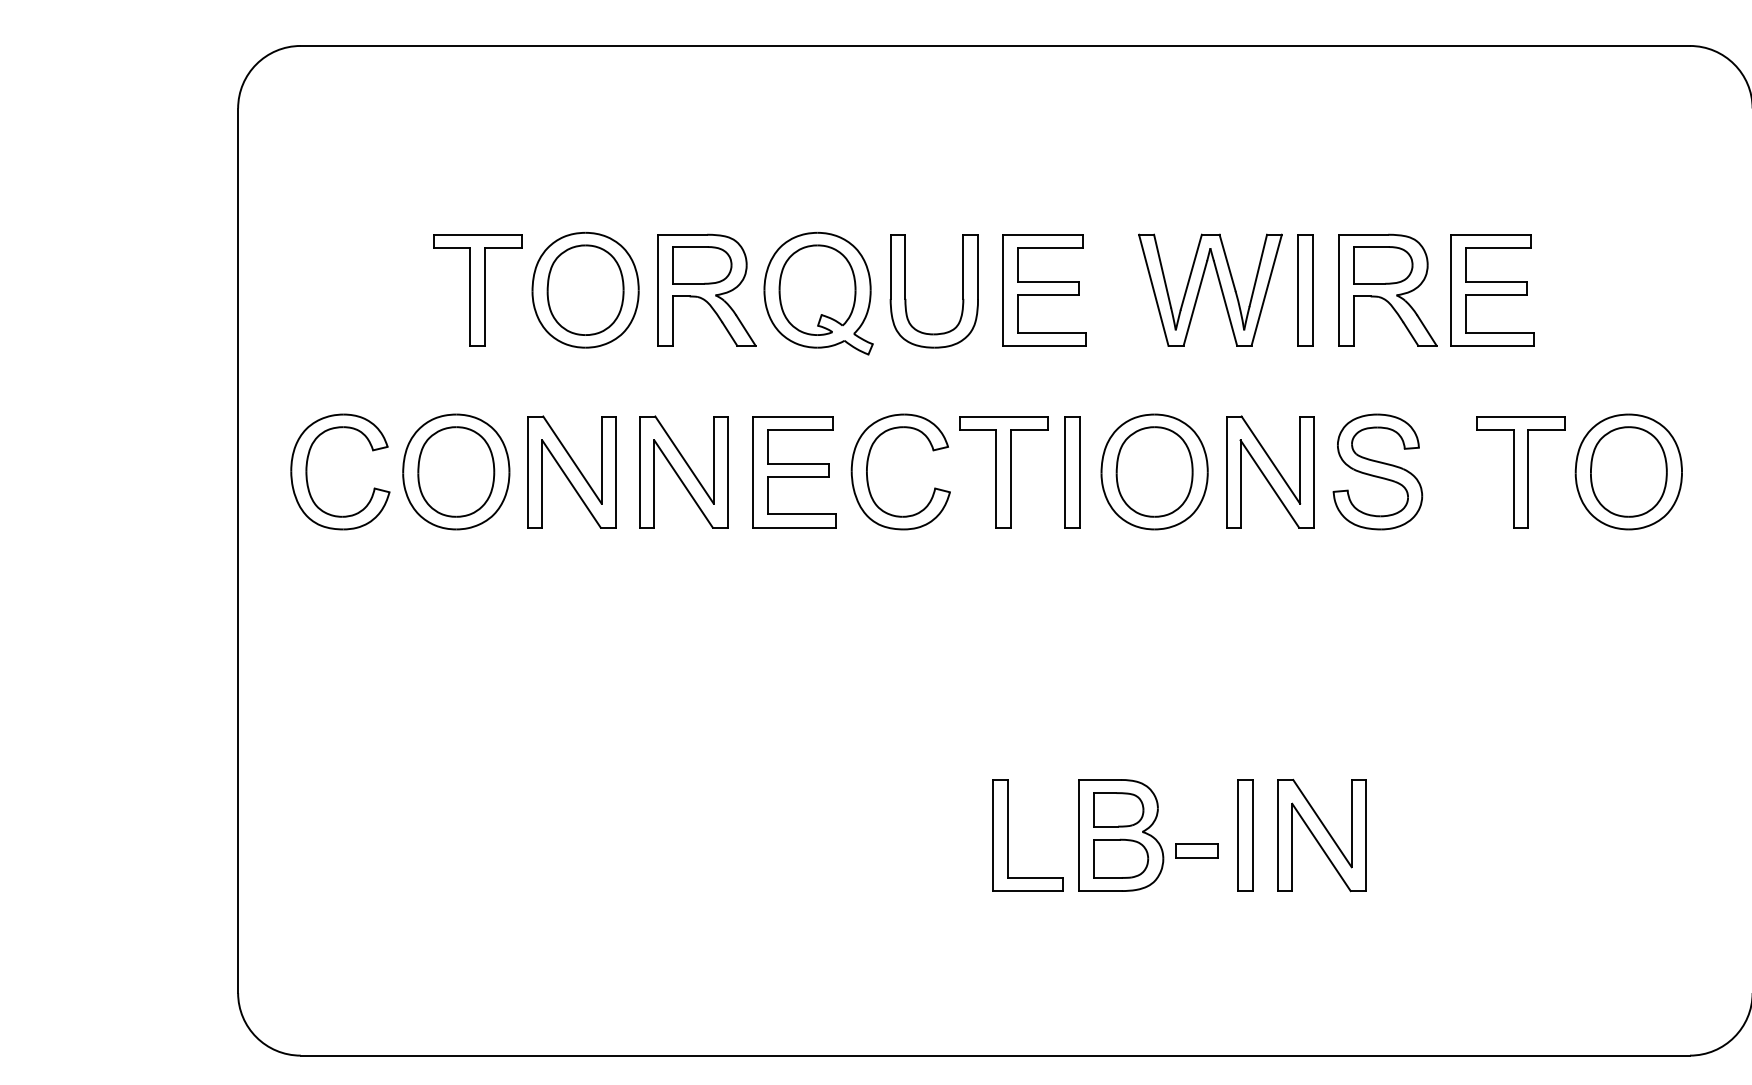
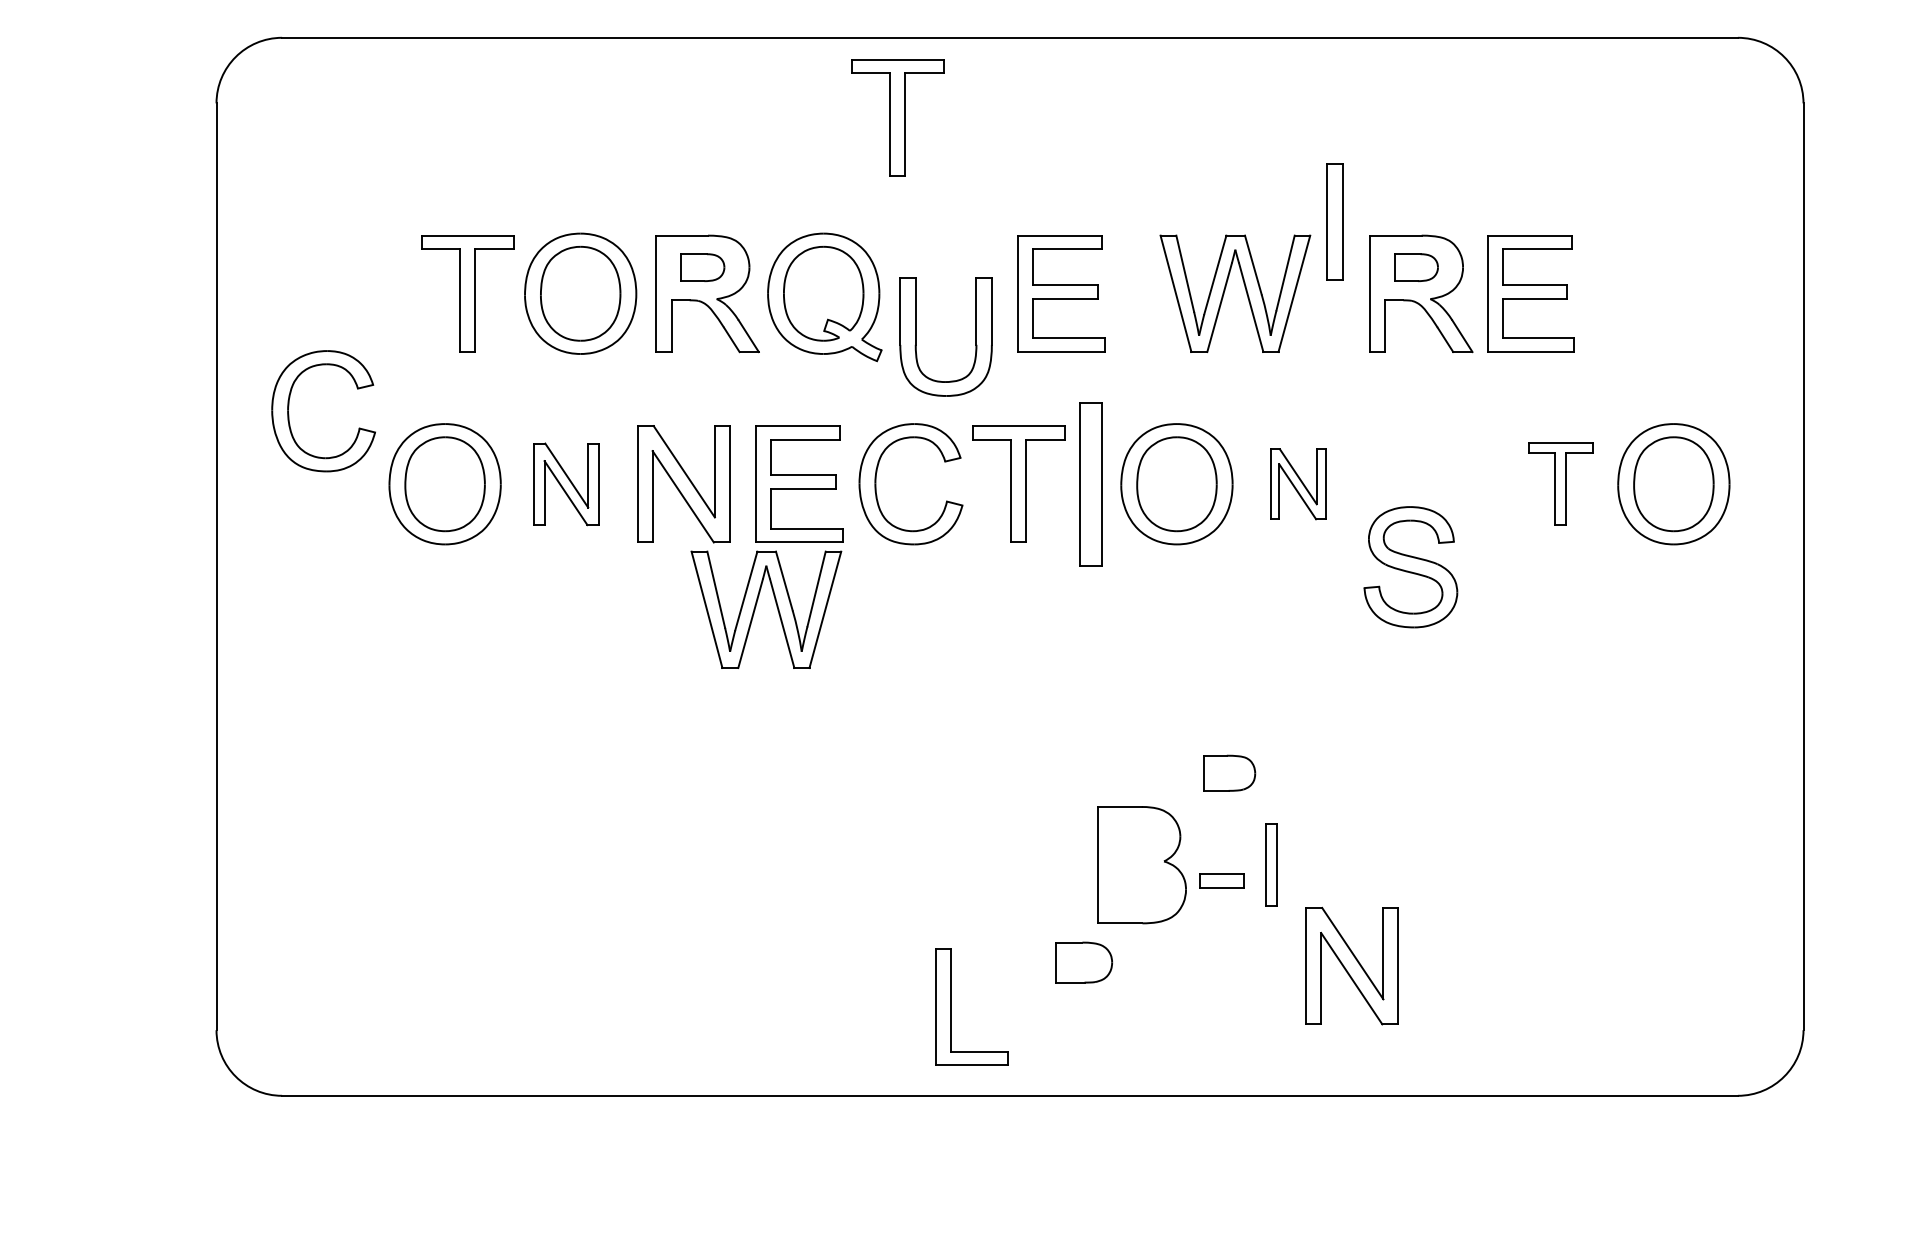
part: (887, 122) -> (897, 117), added
part: (701, 265) -> (702, 267), size x0.7
part: (1383, 265) -> (1416, 267), size x0.7
part: (1305, 289) -> (1334, 221), moved
part: (906, 290) -> (916, 336), moved
part: (1072, 471) -> (1090, 483), size x1.4
part: (1520, 471) -> (1560, 483), size x0.7
part: (572, 472) -> (566, 484), size x0.7
part: (1269, 472) -> (1297, 484), size x0.6
part: (1377, 472) -> (1410, 567), moved
part: (307, 475) -> (289, 414), moved
part: (772, 589) -> (776, 607), added
part: (1118, 809) -> (1229, 772), moved
part: (1008, 834) -> (951, 1006), moved
part: (1244, 834) -> (1271, 864), size x0.7
part: (1321, 834) -> (1351, 965), moved
part: (1120, 858) -> (1083, 962), moved

